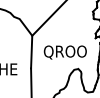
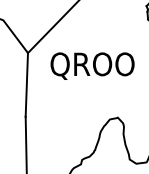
text: (64, 52) -> (90, 66), moved

